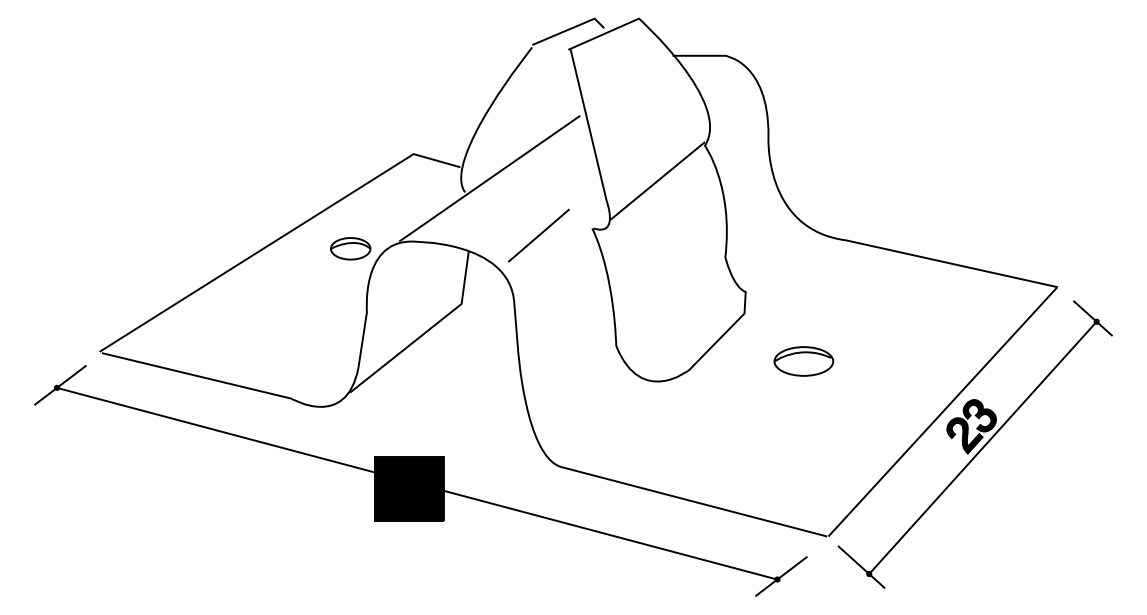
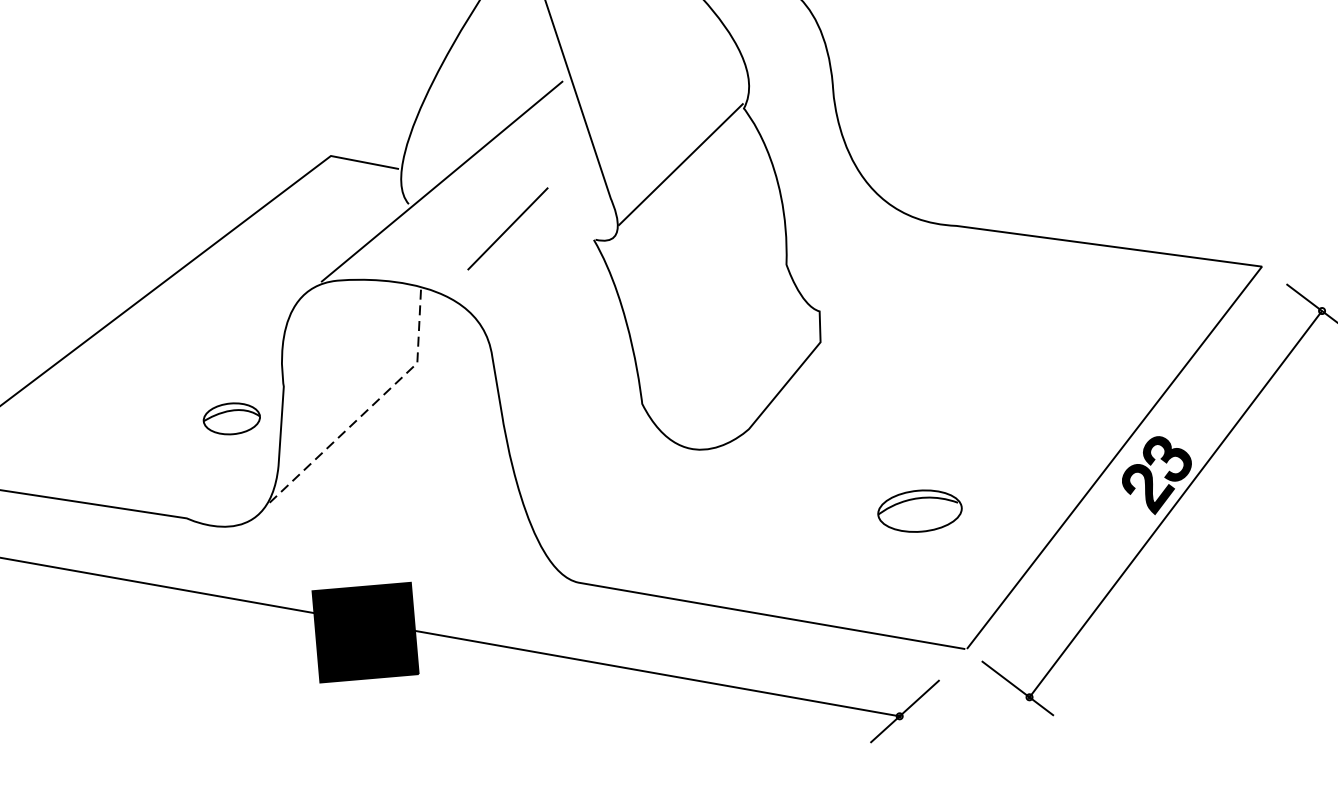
line: (538, 235) -> (507, 228), moved
part: (350, 248) -> (231, 418), moved
line: (427, 331) -> (372, 406), solid -> dashed
part: (803, 361) -> (919, 511), moved

